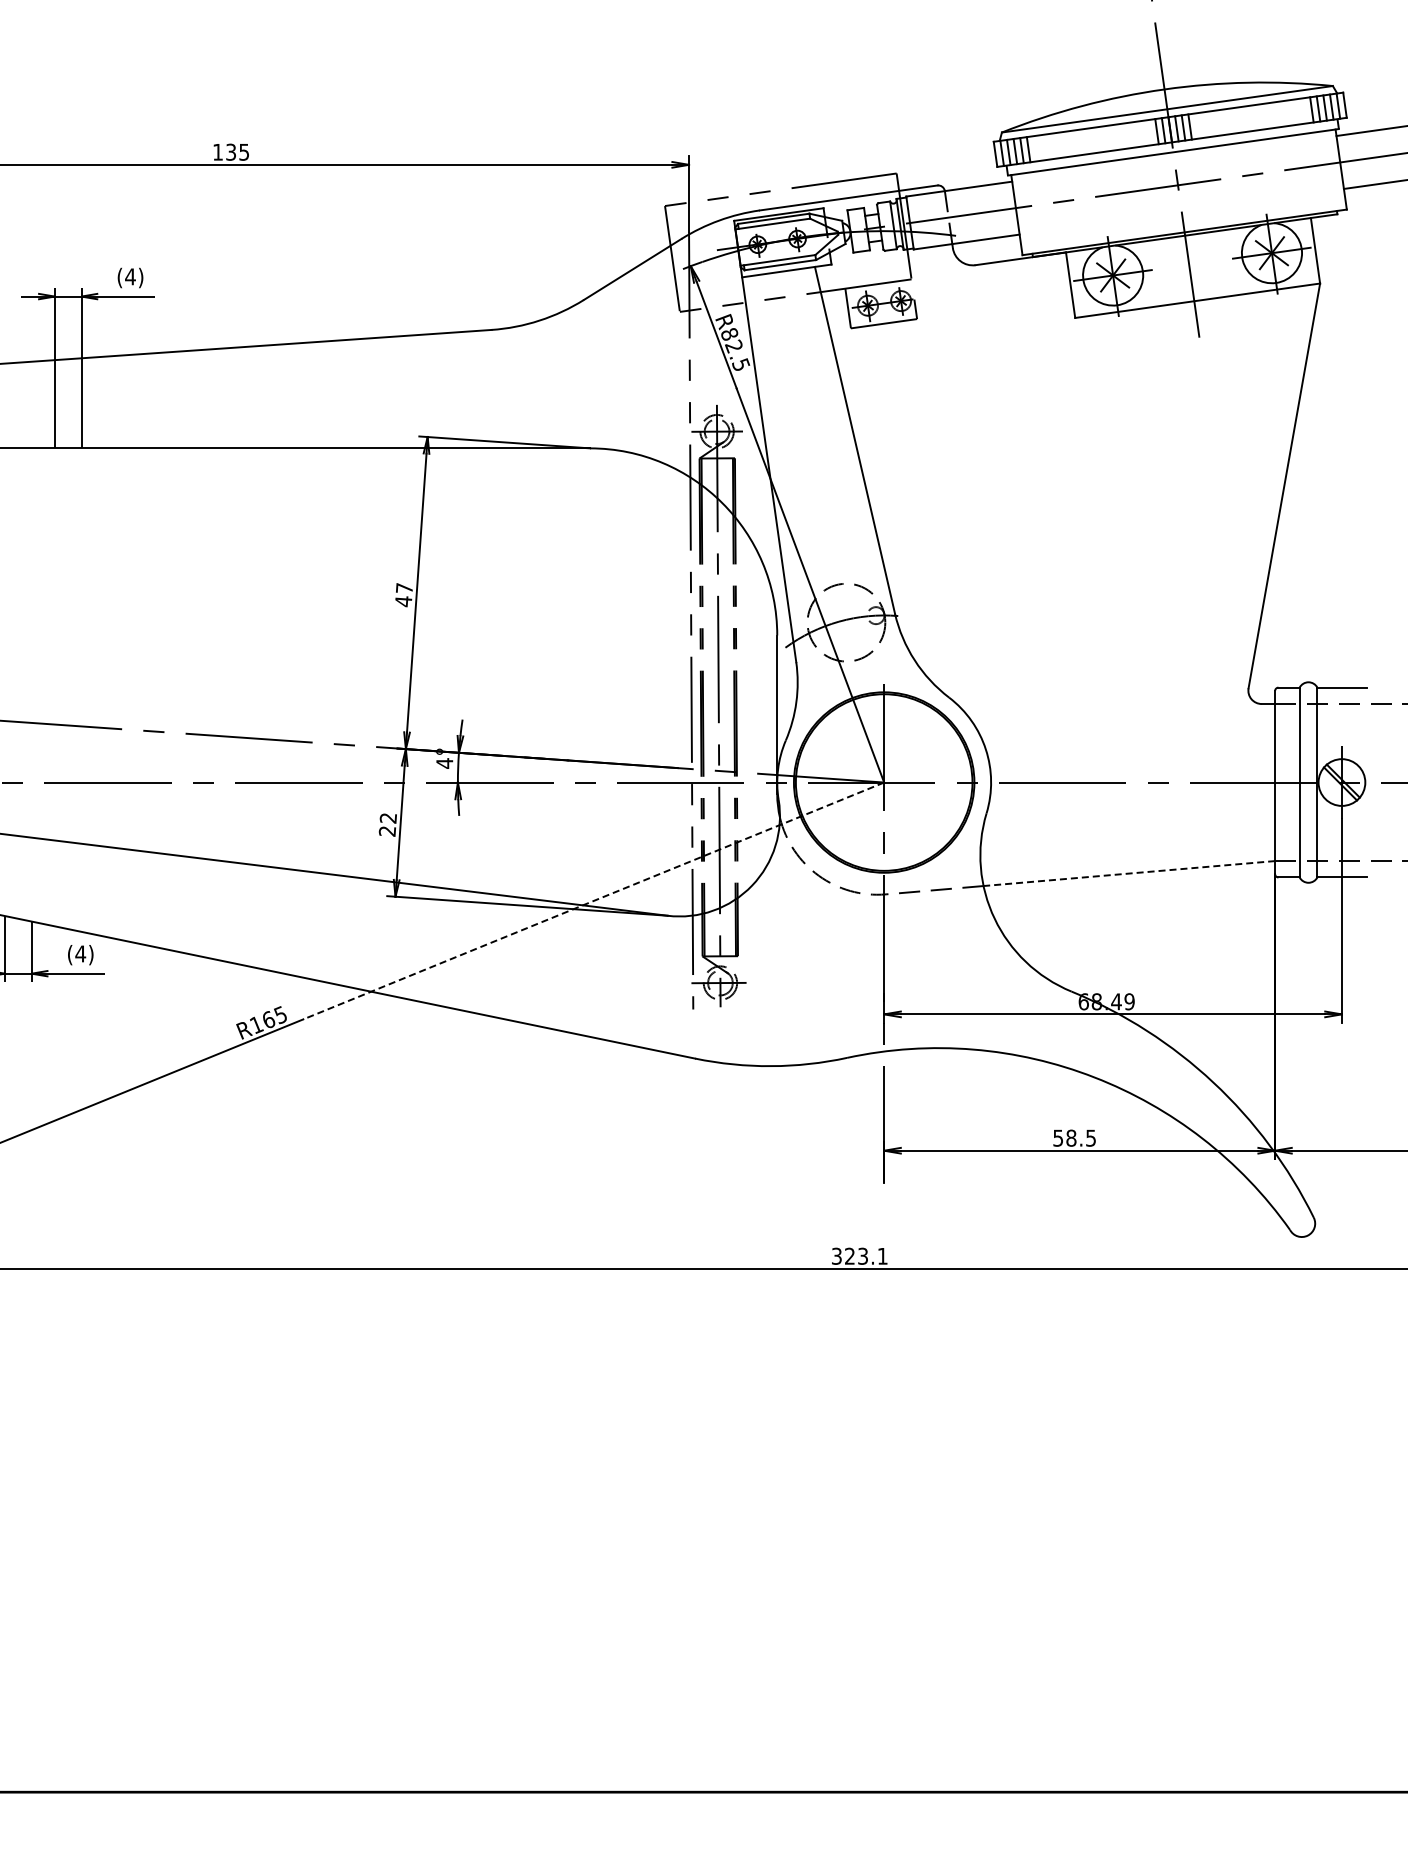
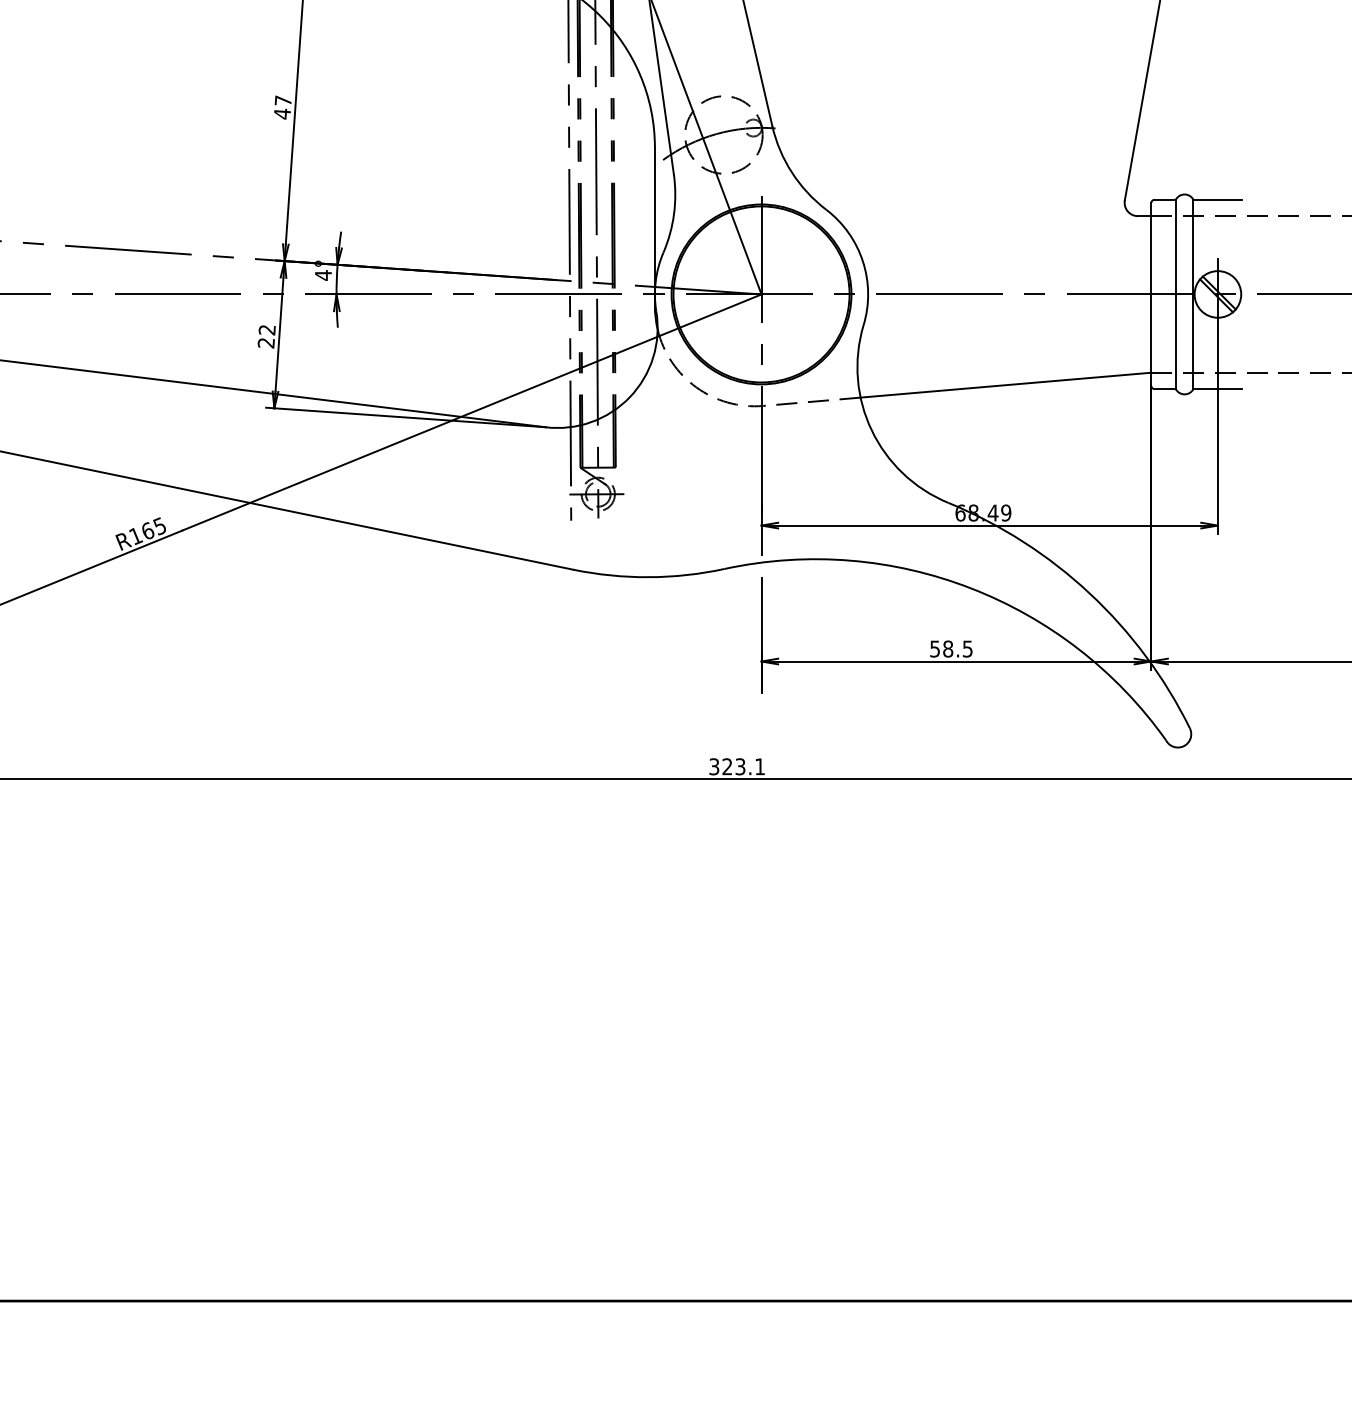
line: (1128, 873) -> (1005, 385), dashed -> solid
line: (593, 900) -> (471, 412), dashed -> solid

